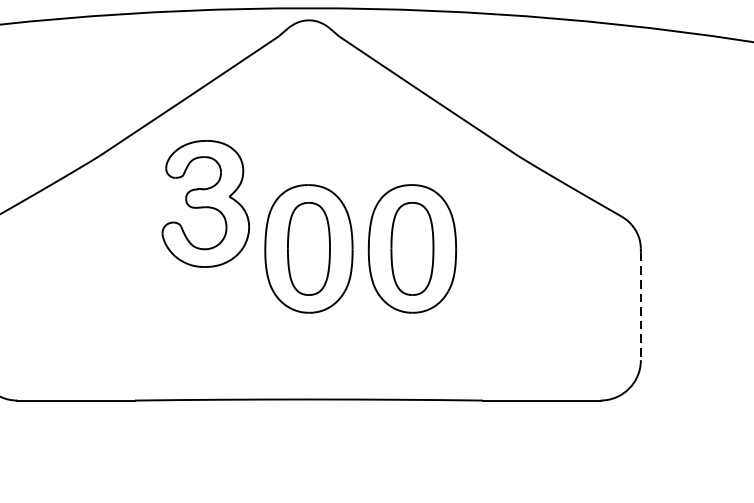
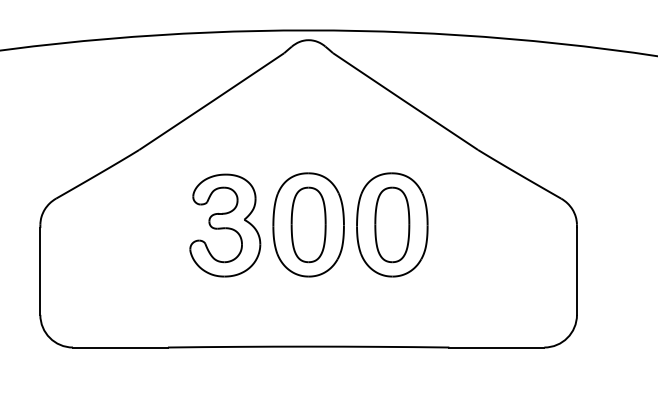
part: (206, 203) -> (225, 225), moved
line: (640, 306) -> (576, 271), dashed -> solid

